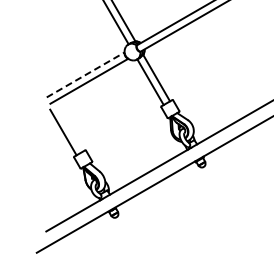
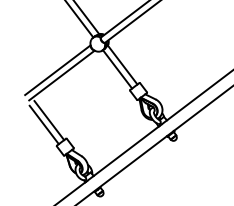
line: (85, 74) -> (57, 69), dashed -> solid
line: (69, 128) -> (49, 120), added

